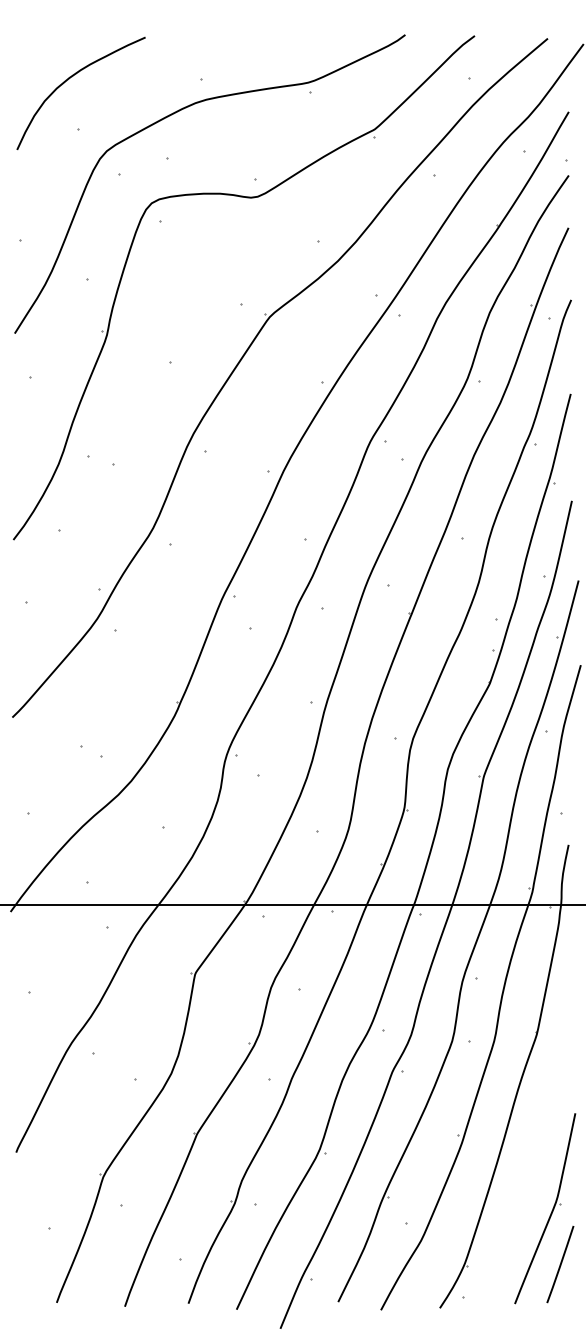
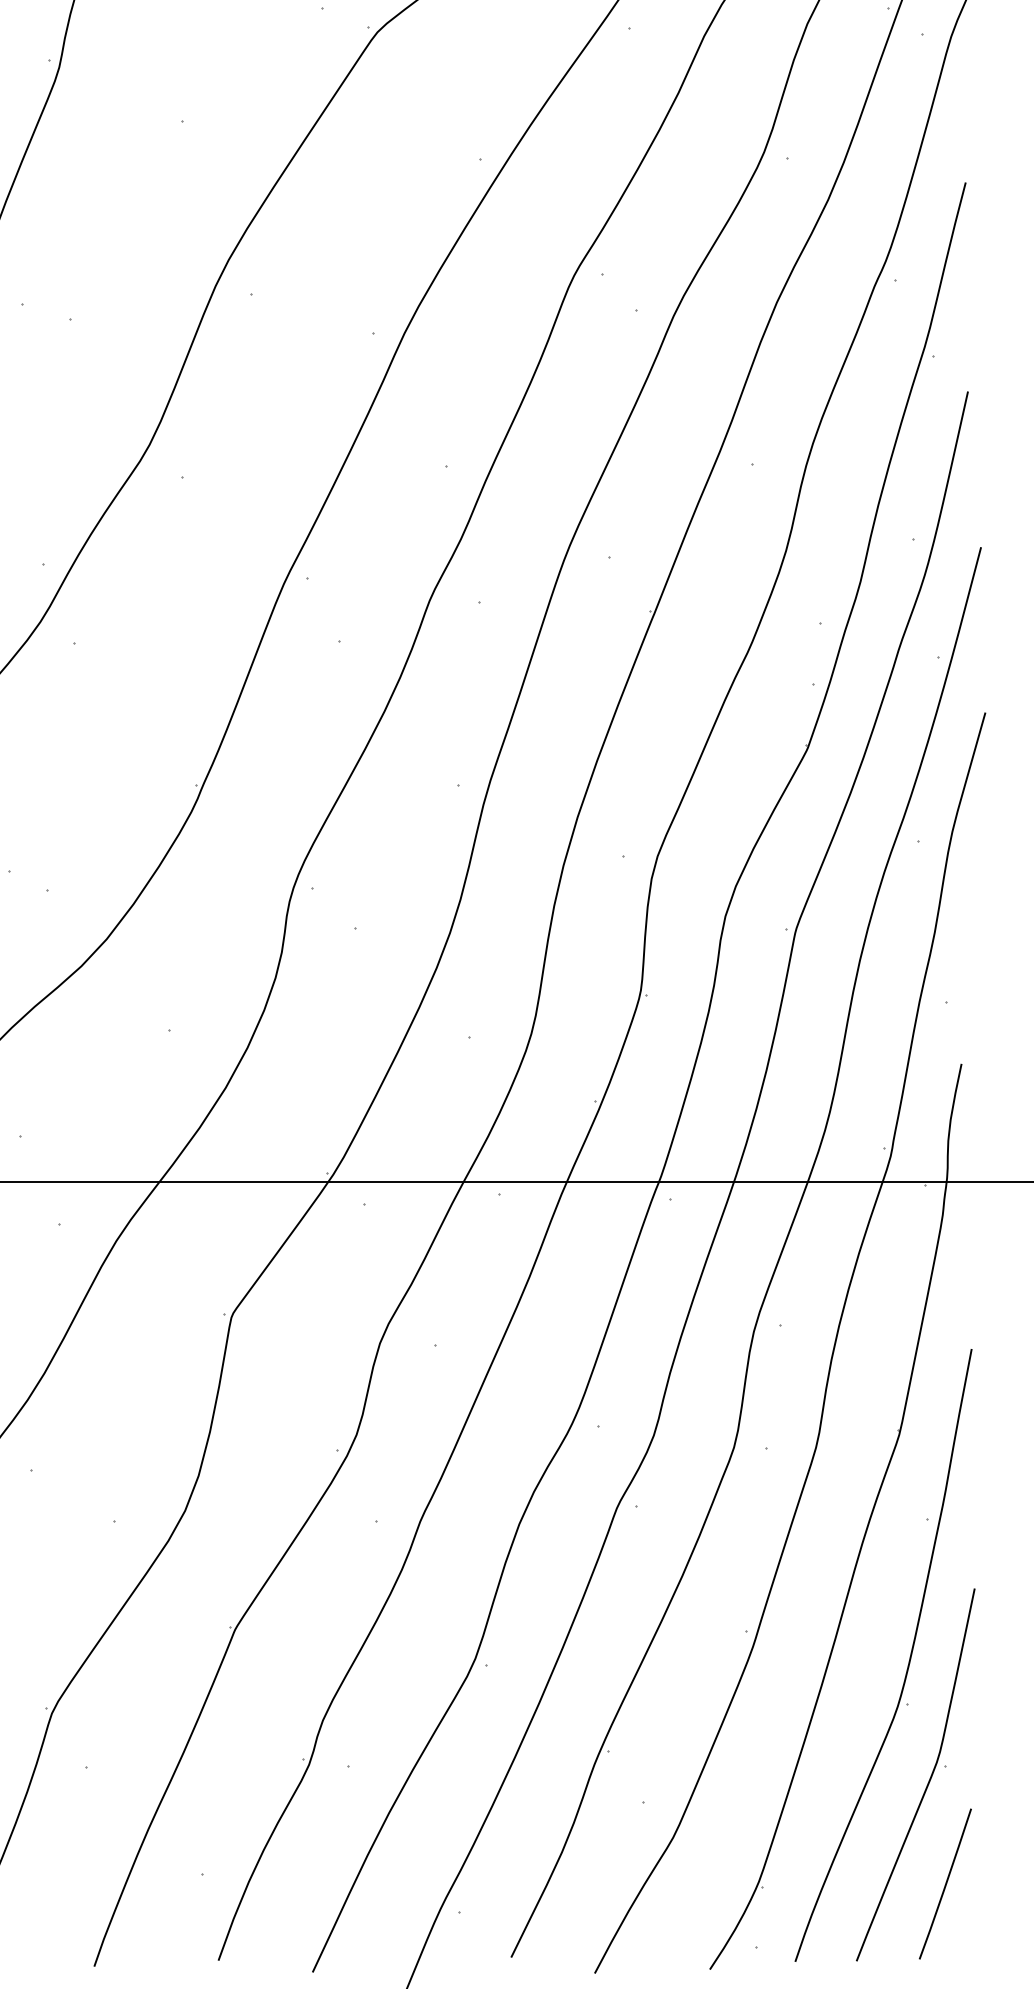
part: (541, 1147) -> (908, 1655), added

